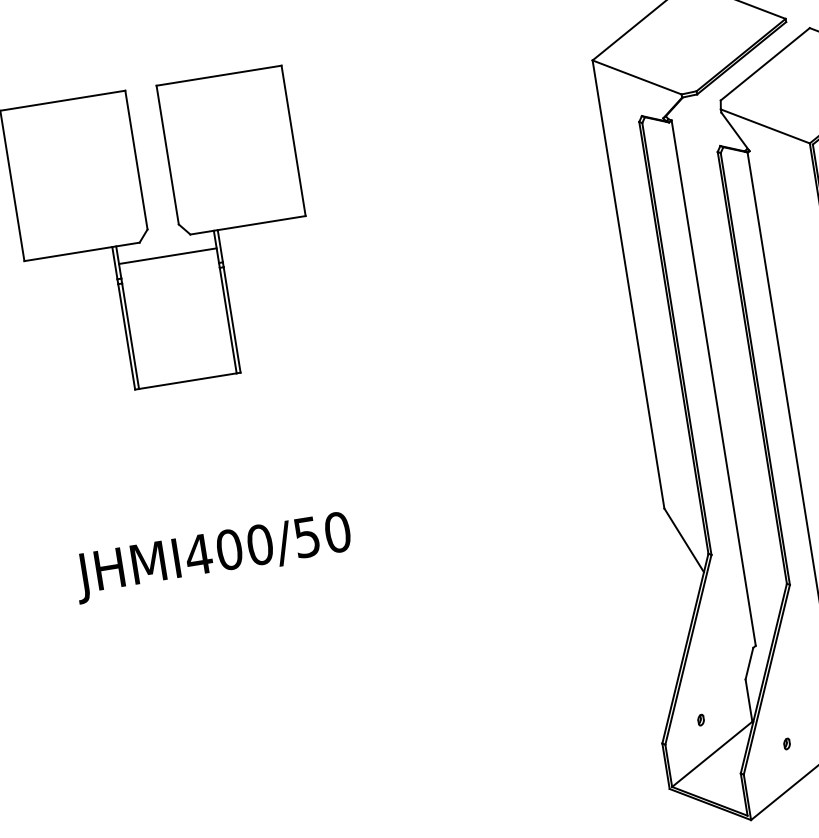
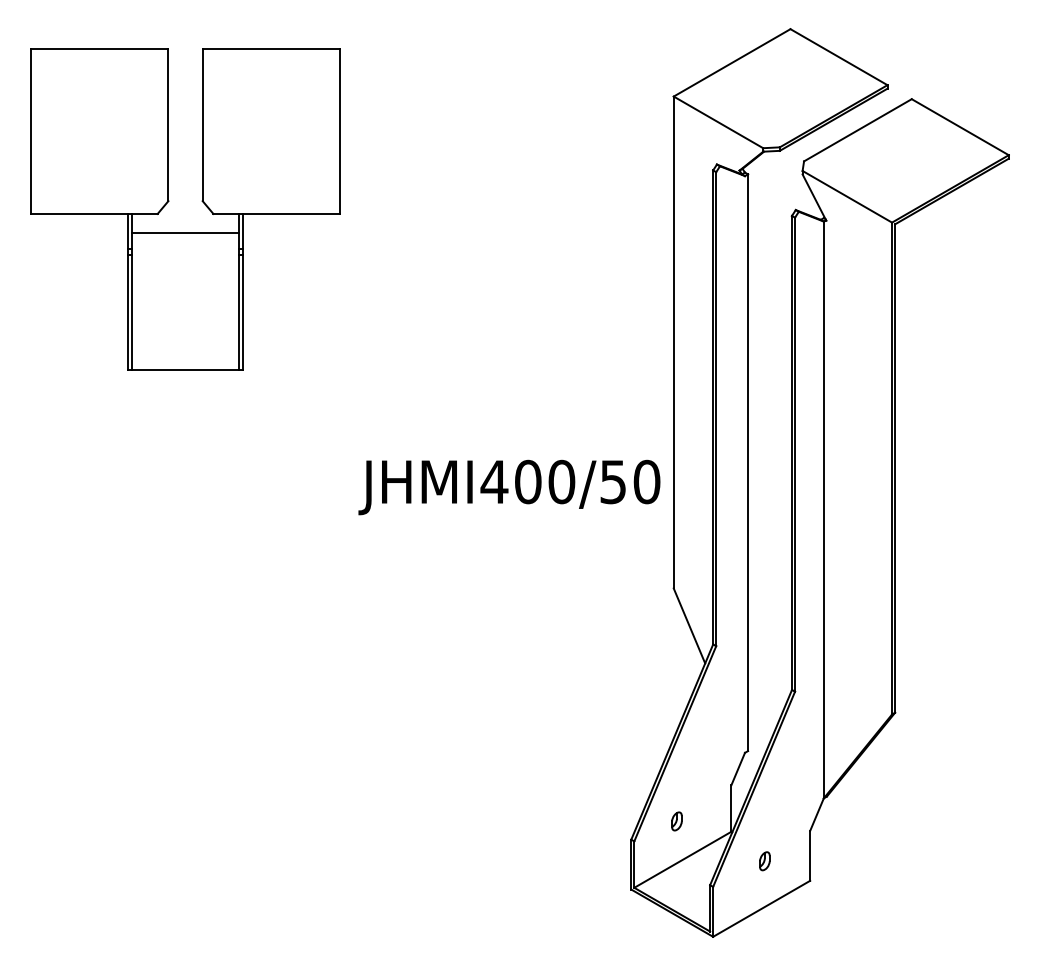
text: (213, 557) -> (509, 487), moved
part: (700, 719) -> (676, 820), size x1.6
part: (786, 743) -> (764, 861), size x1.6

